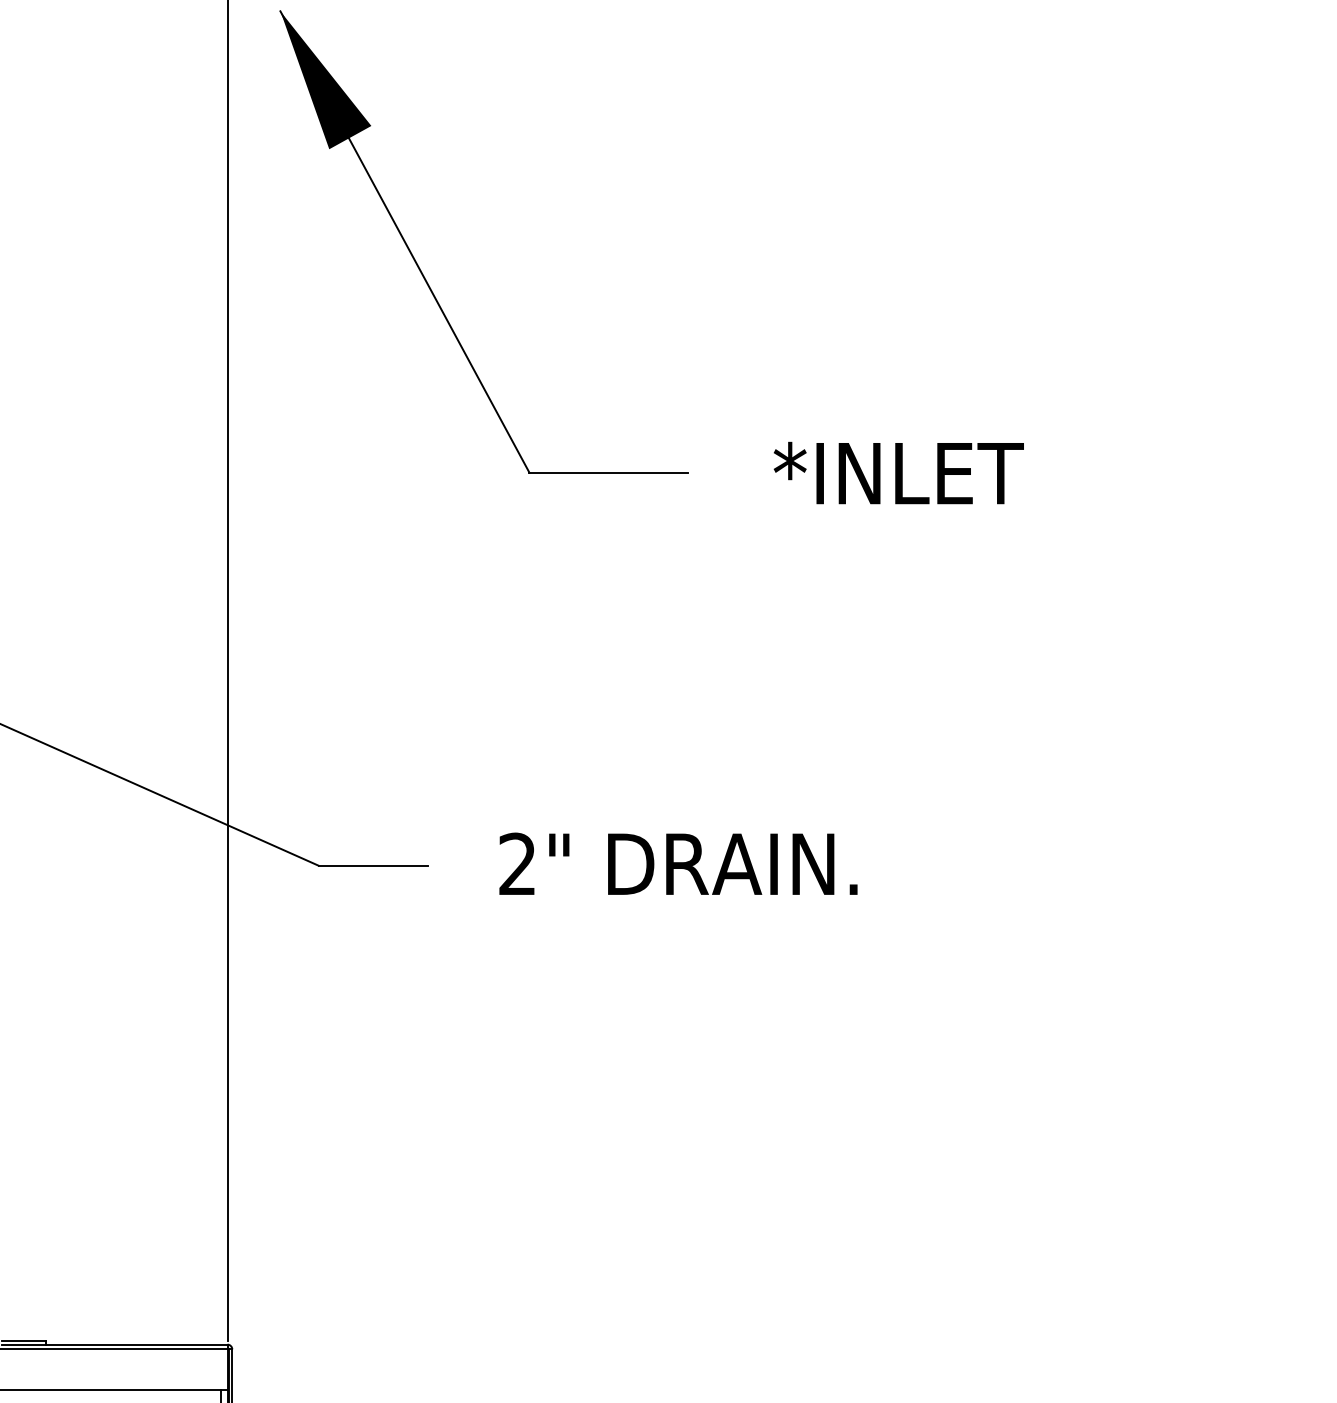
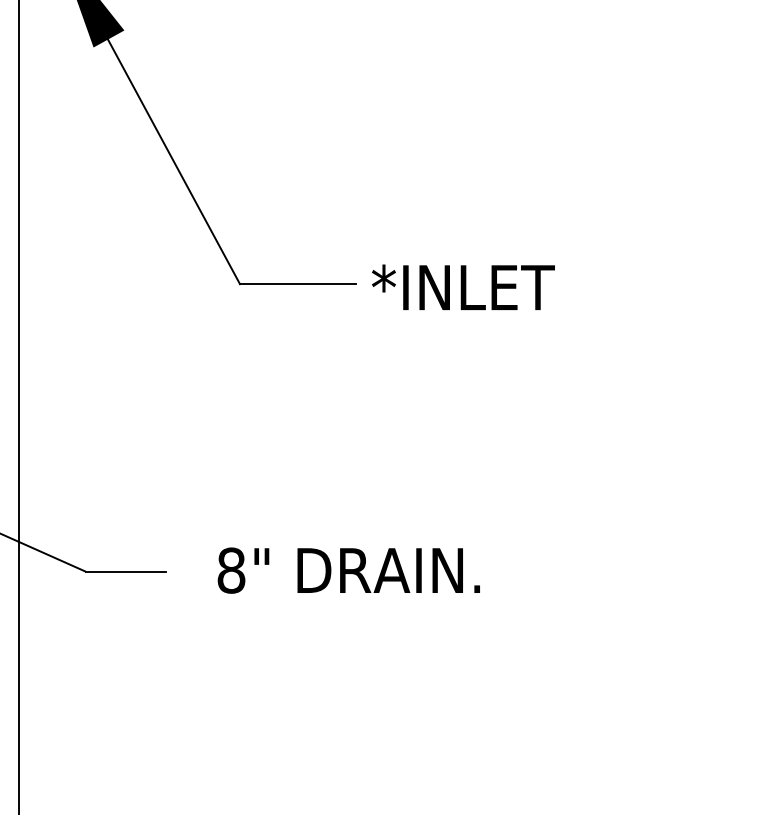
text: (898, 472) -> (463, 286), moved
text: (517, 863) -> (231, 570), 2" -> 8"

